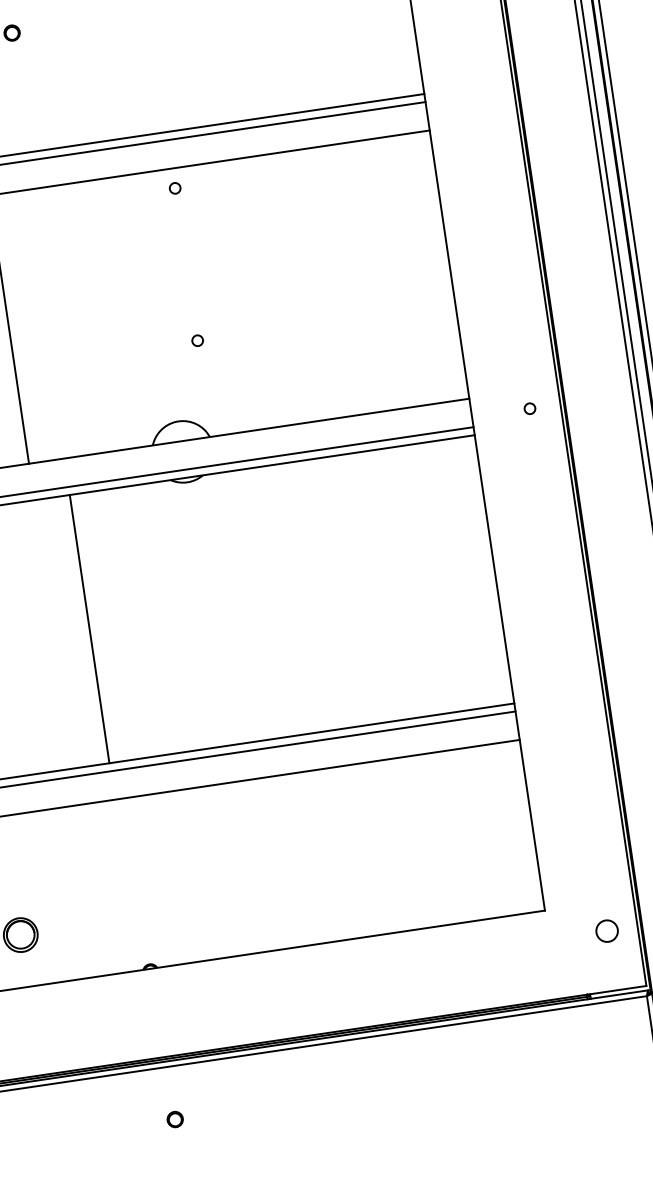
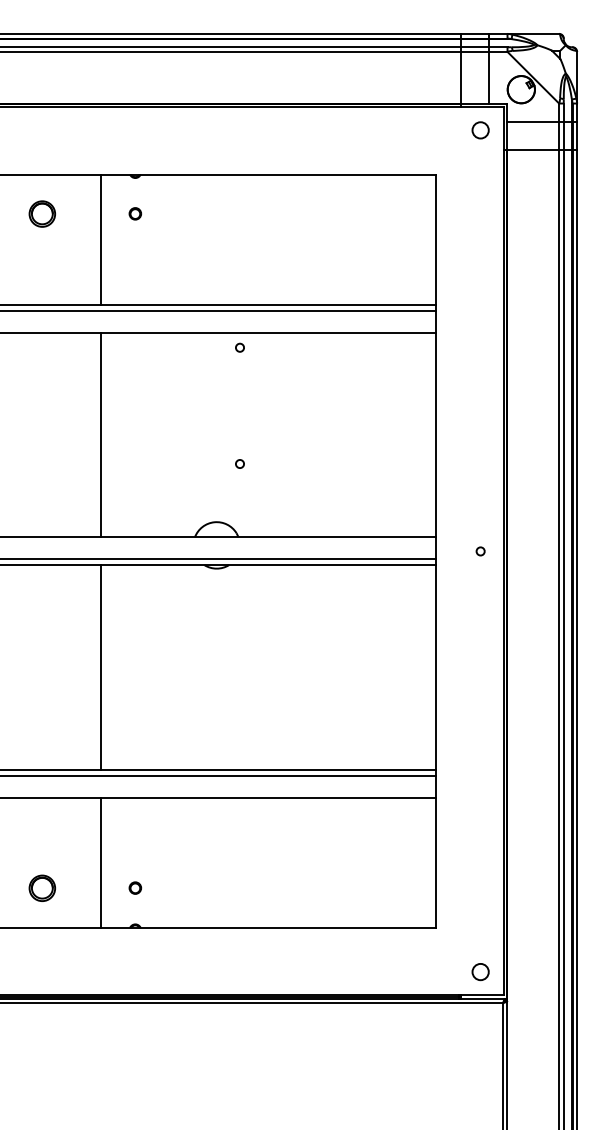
line: (89, 629) -> (100, 667), moved
line: (91, 889) -> (100, 862), added
circle: (607, 931) -> (480, 972), moved
part: (175, 1118) -> (135, 887), moved

